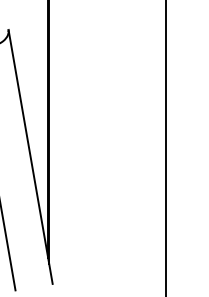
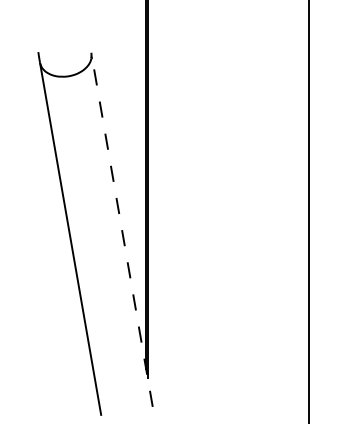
line: (30, 156) -> (122, 229), solid -> dashed

